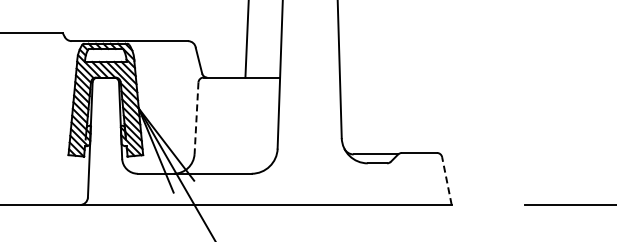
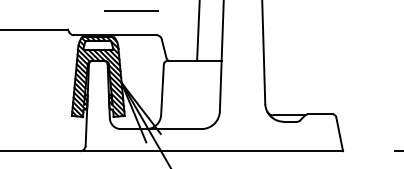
line: (152, 7) -> (131, 11), added
line: (196, 118) -> (162, 89), dashed -> solid
line: (446, 180) -> (339, 133), dashed -> solid

